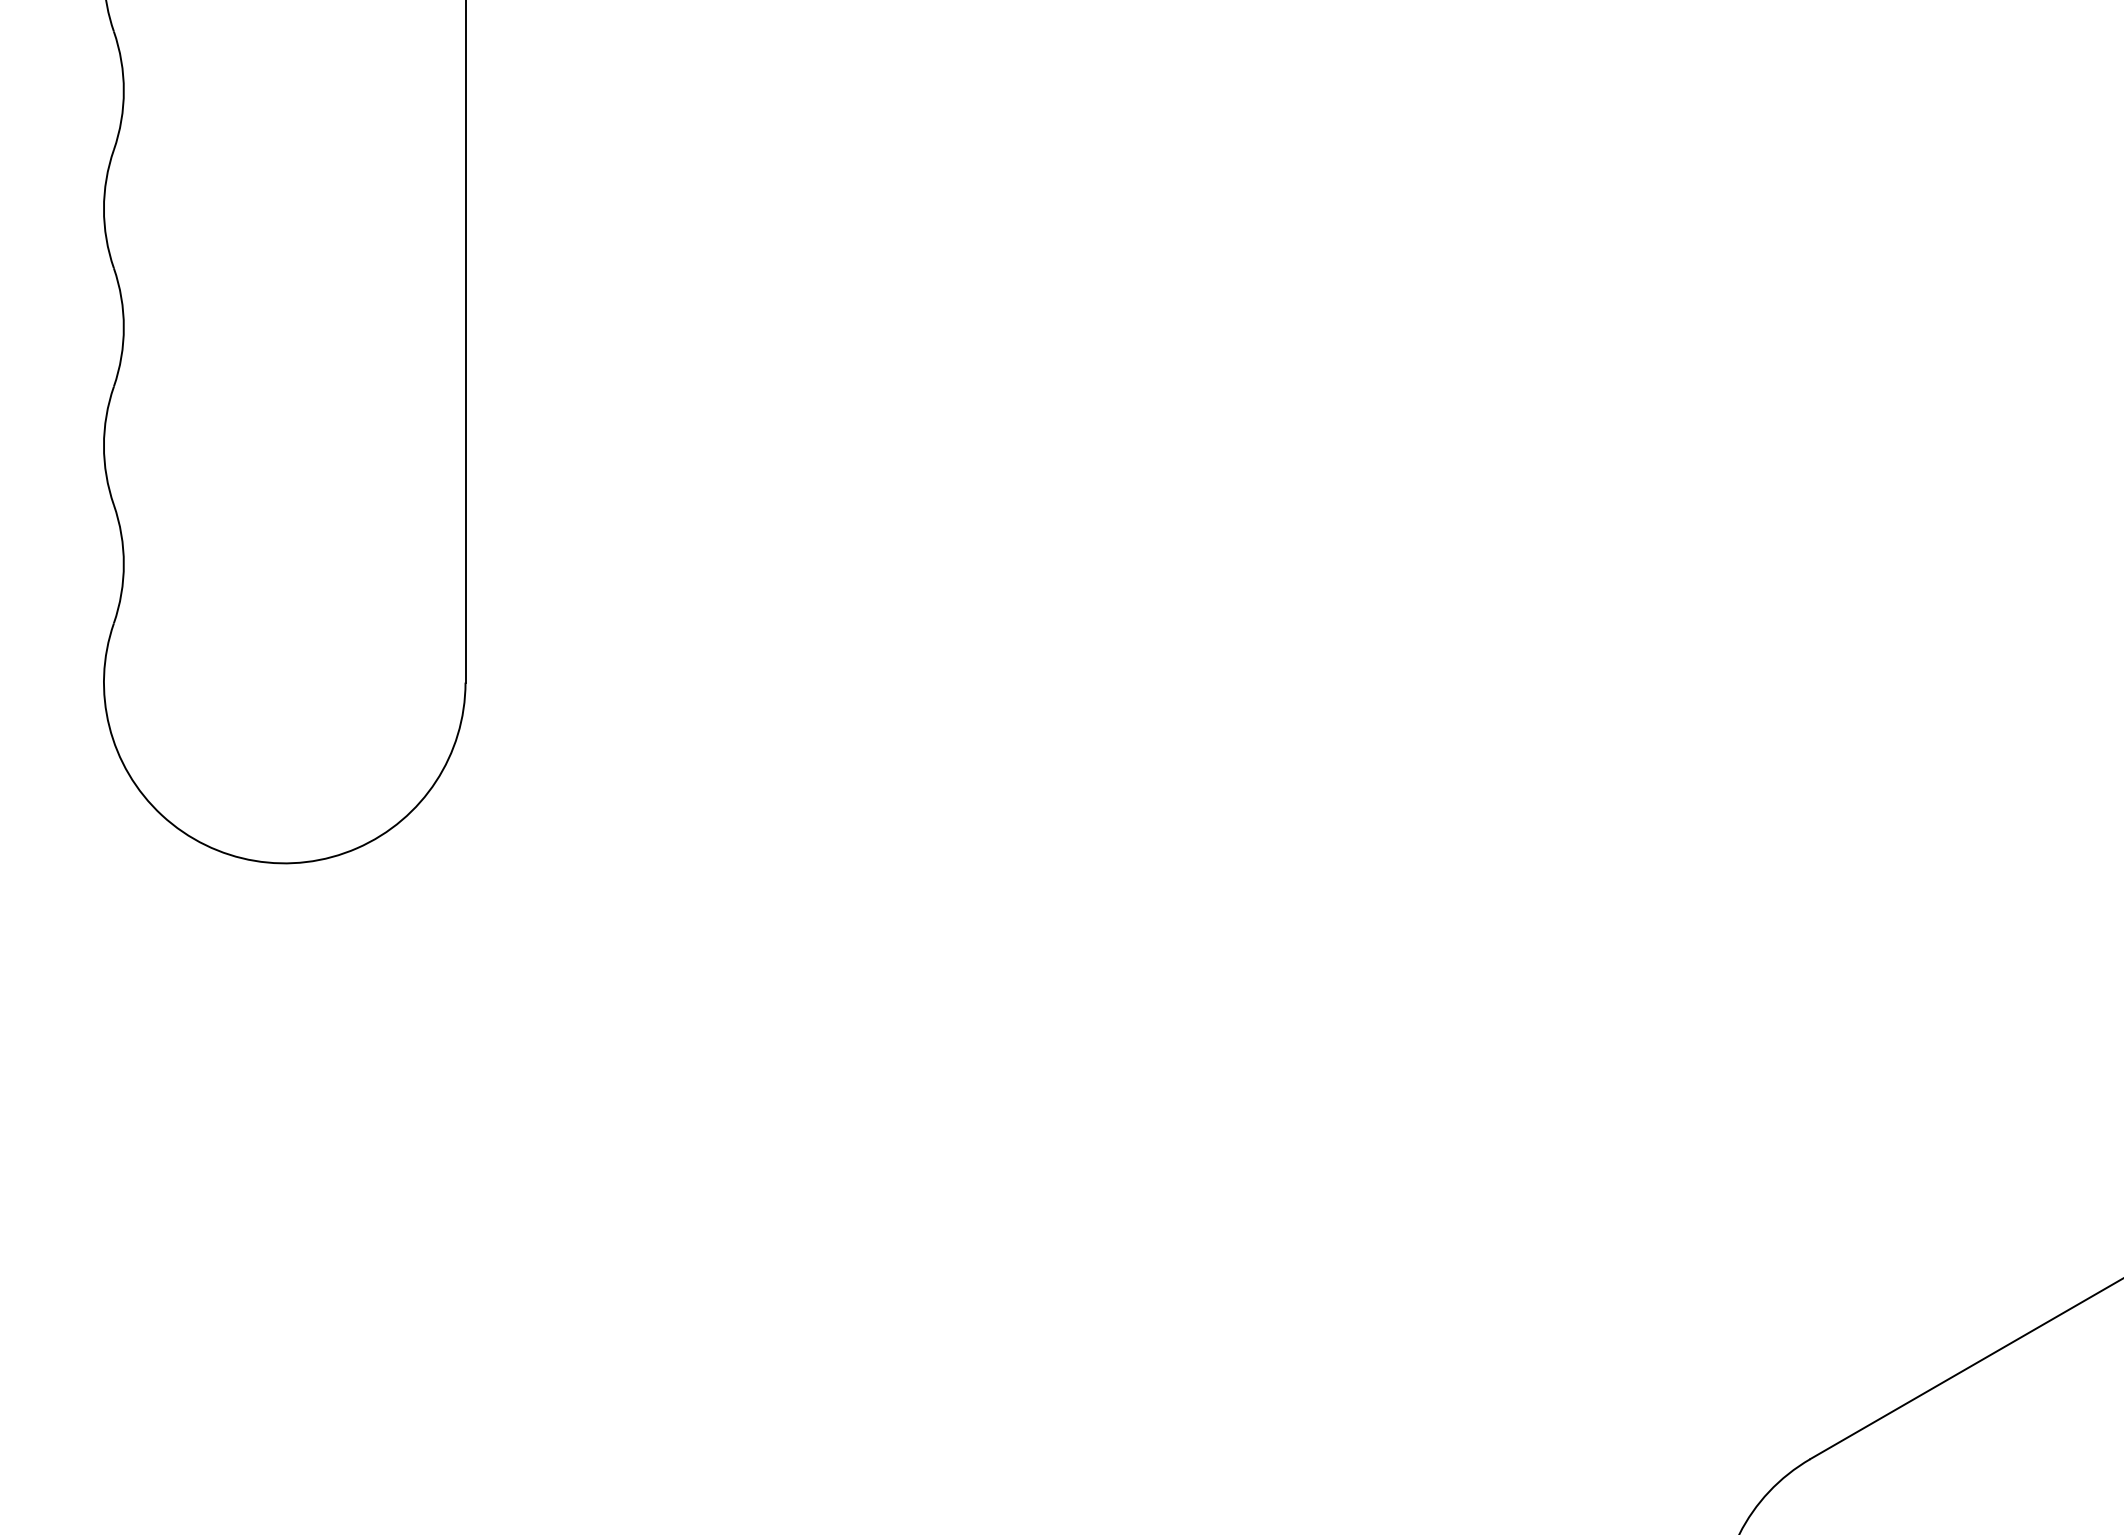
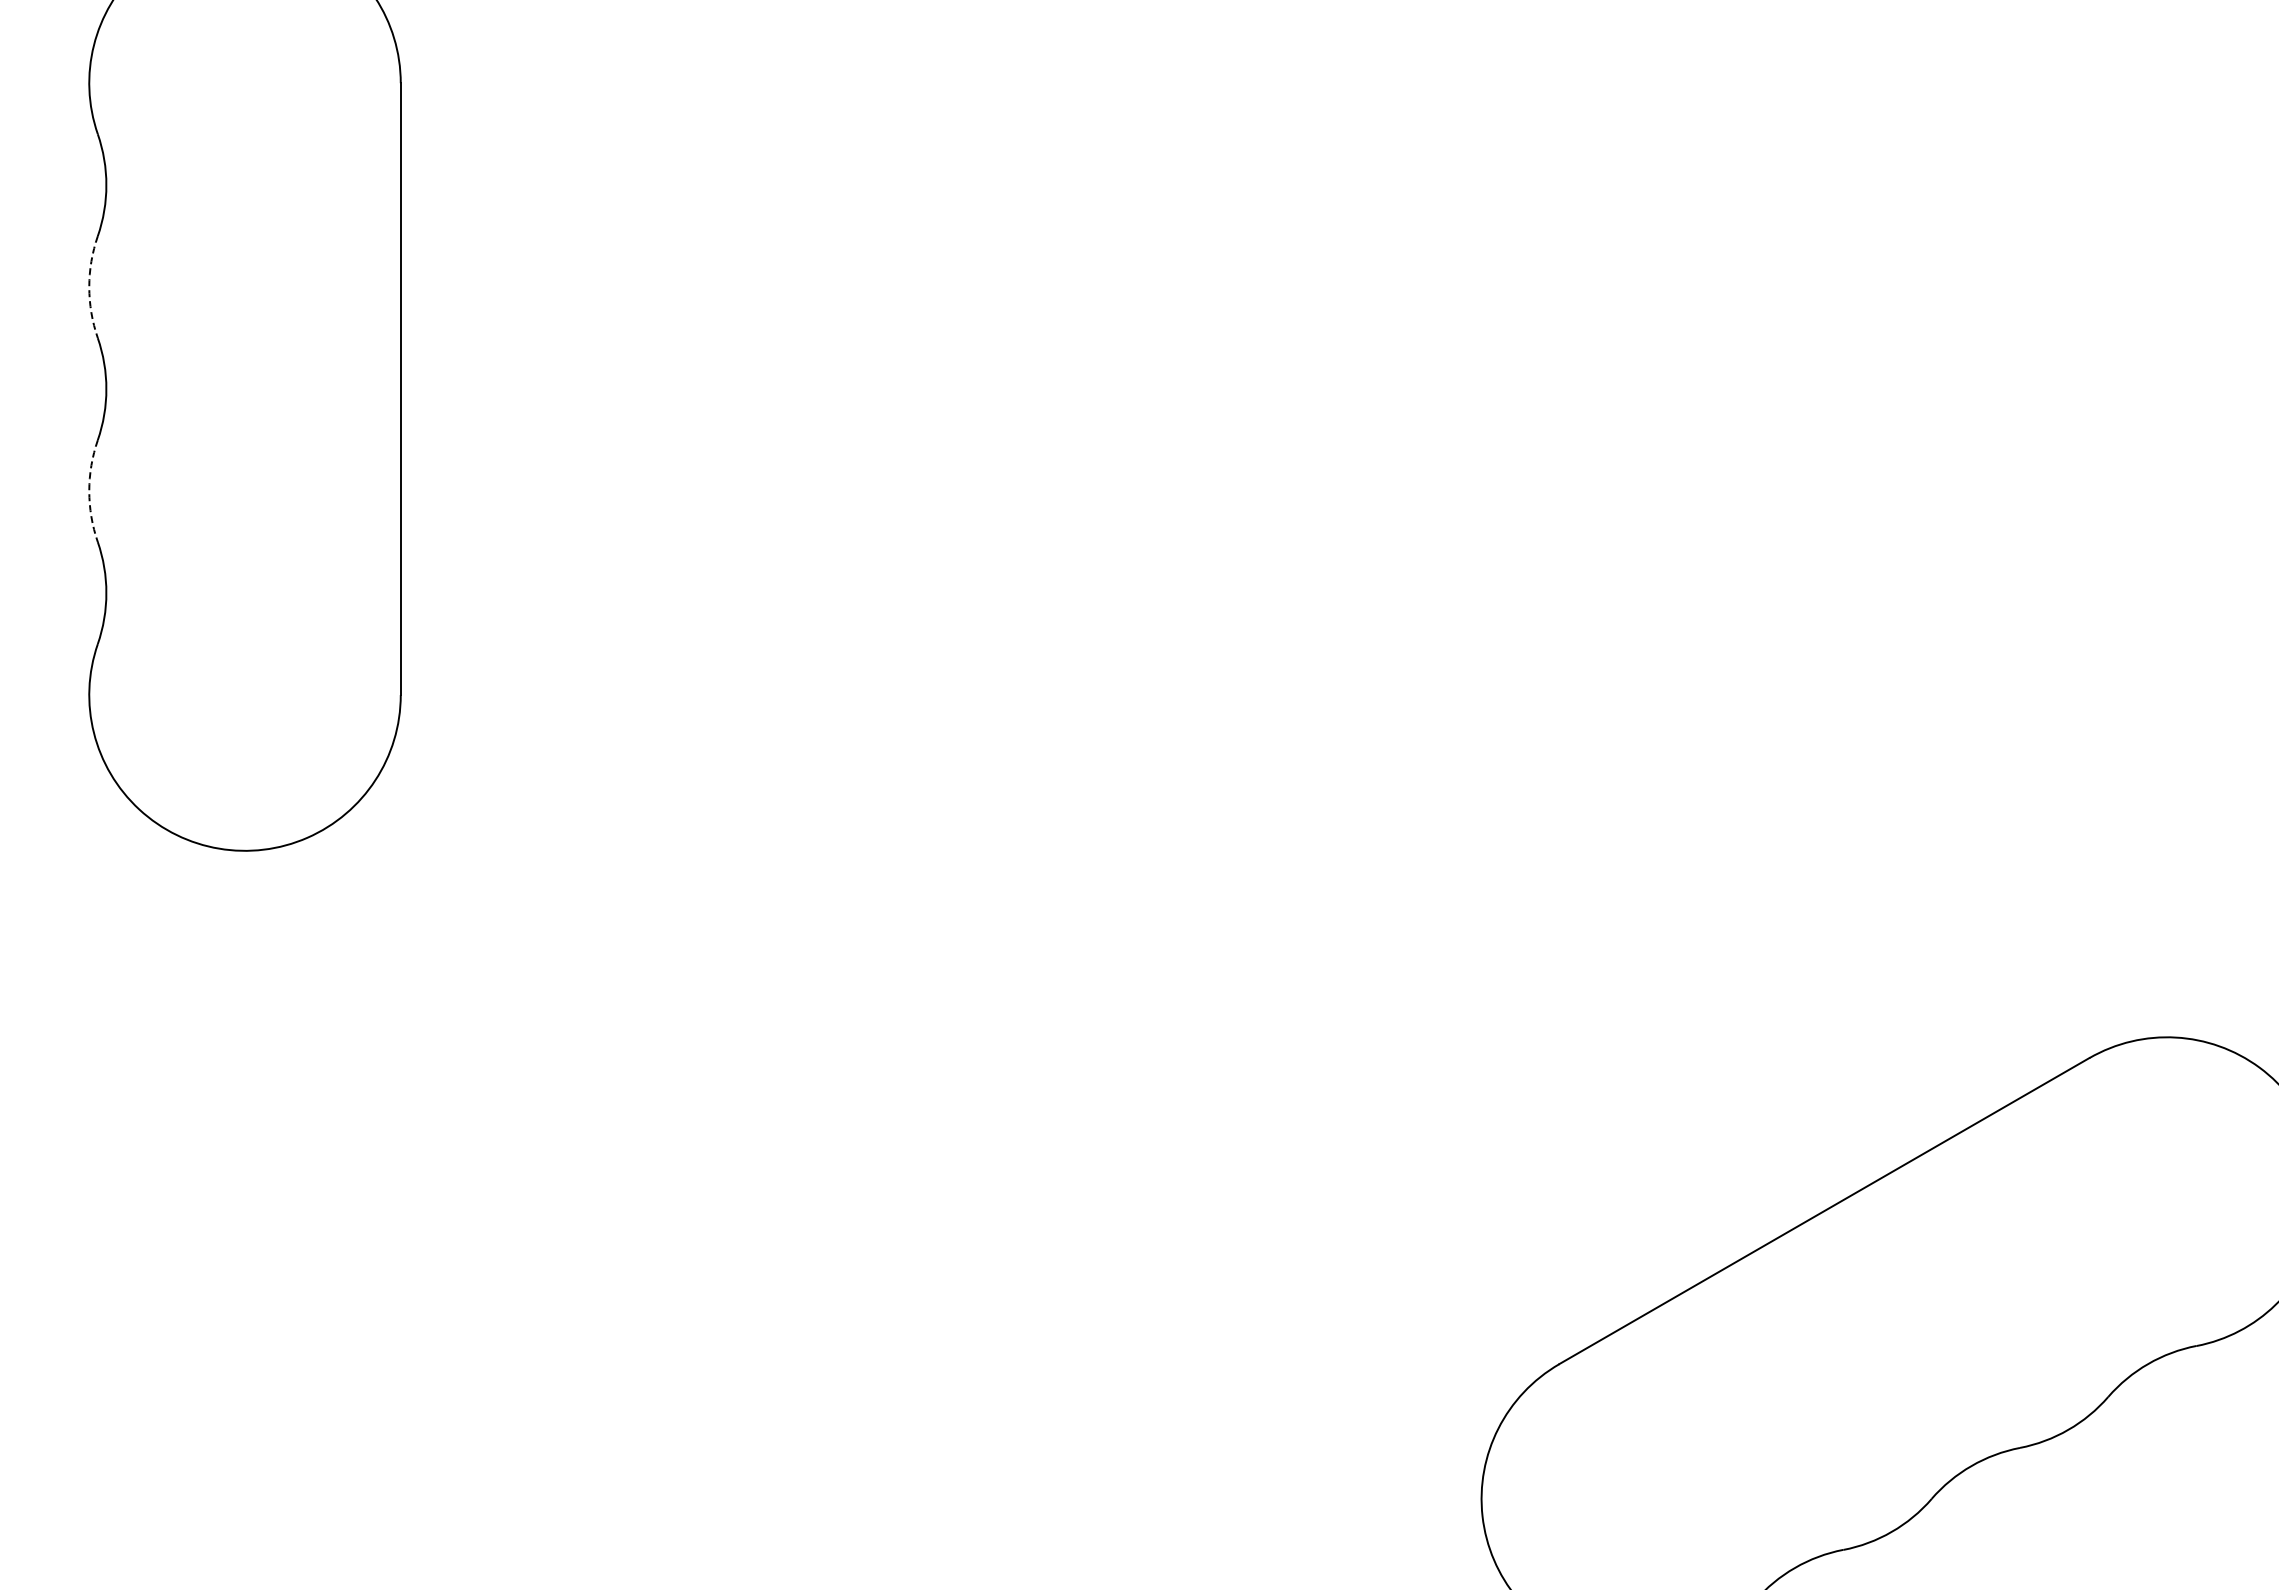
arc: (104, 209) -> (89, 287), solid -> dashed
arc: (104, 446) -> (89, 491), solid -> dashed

